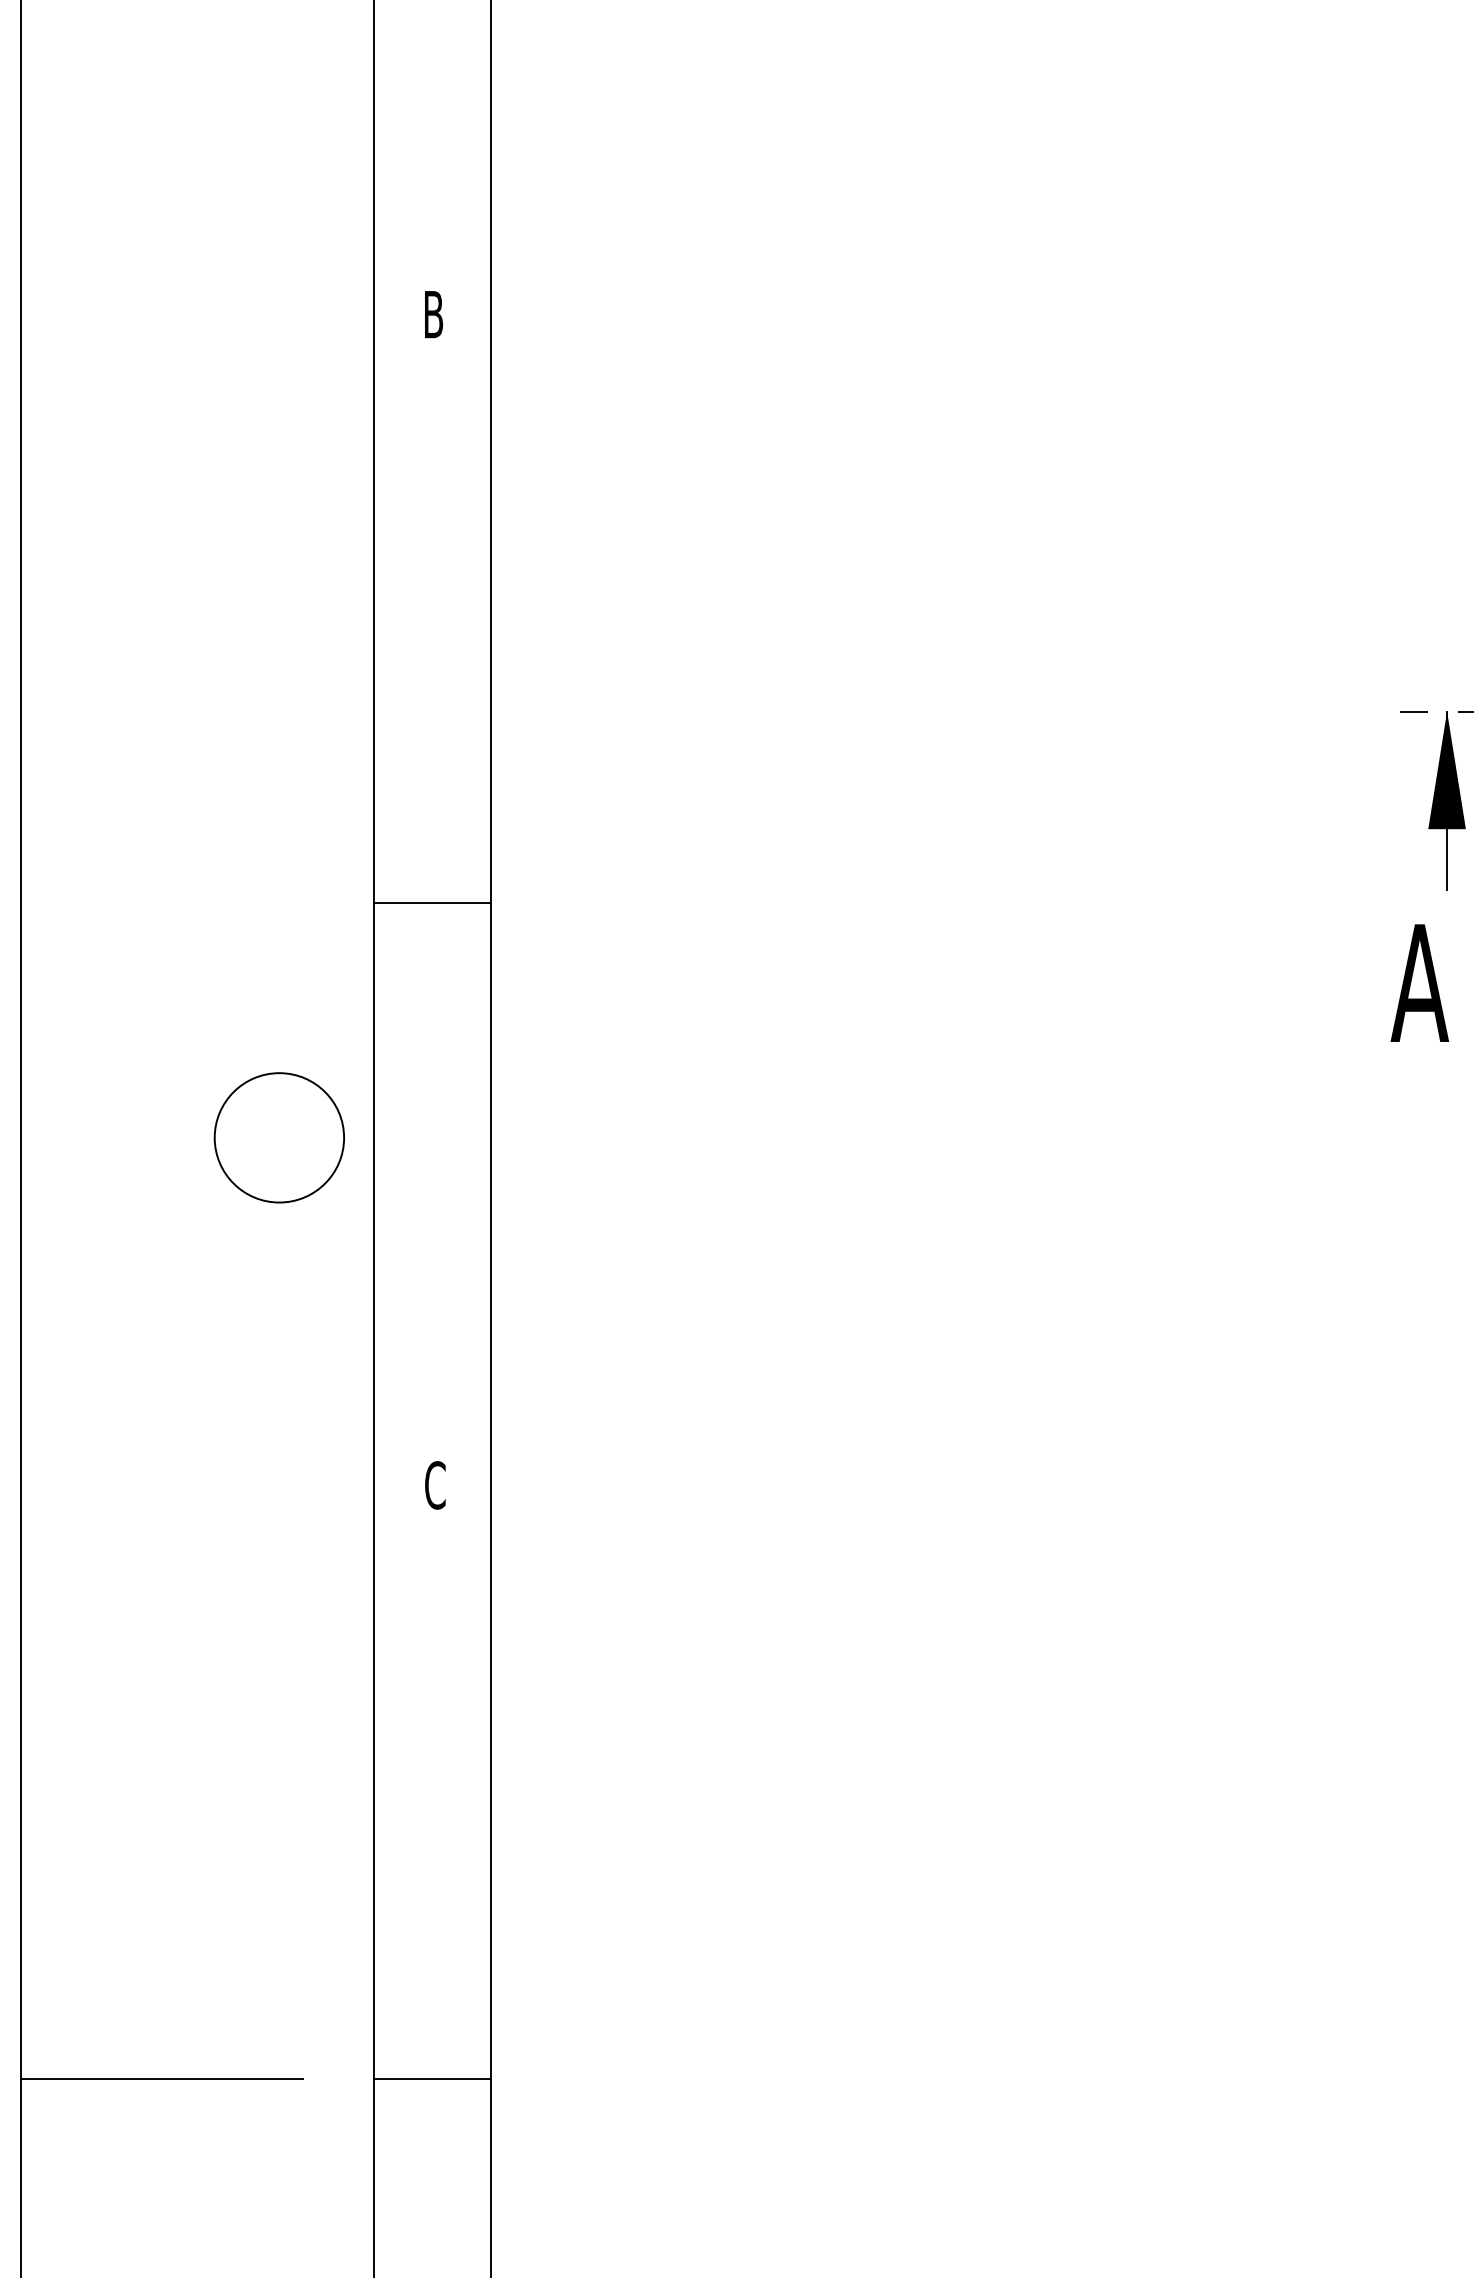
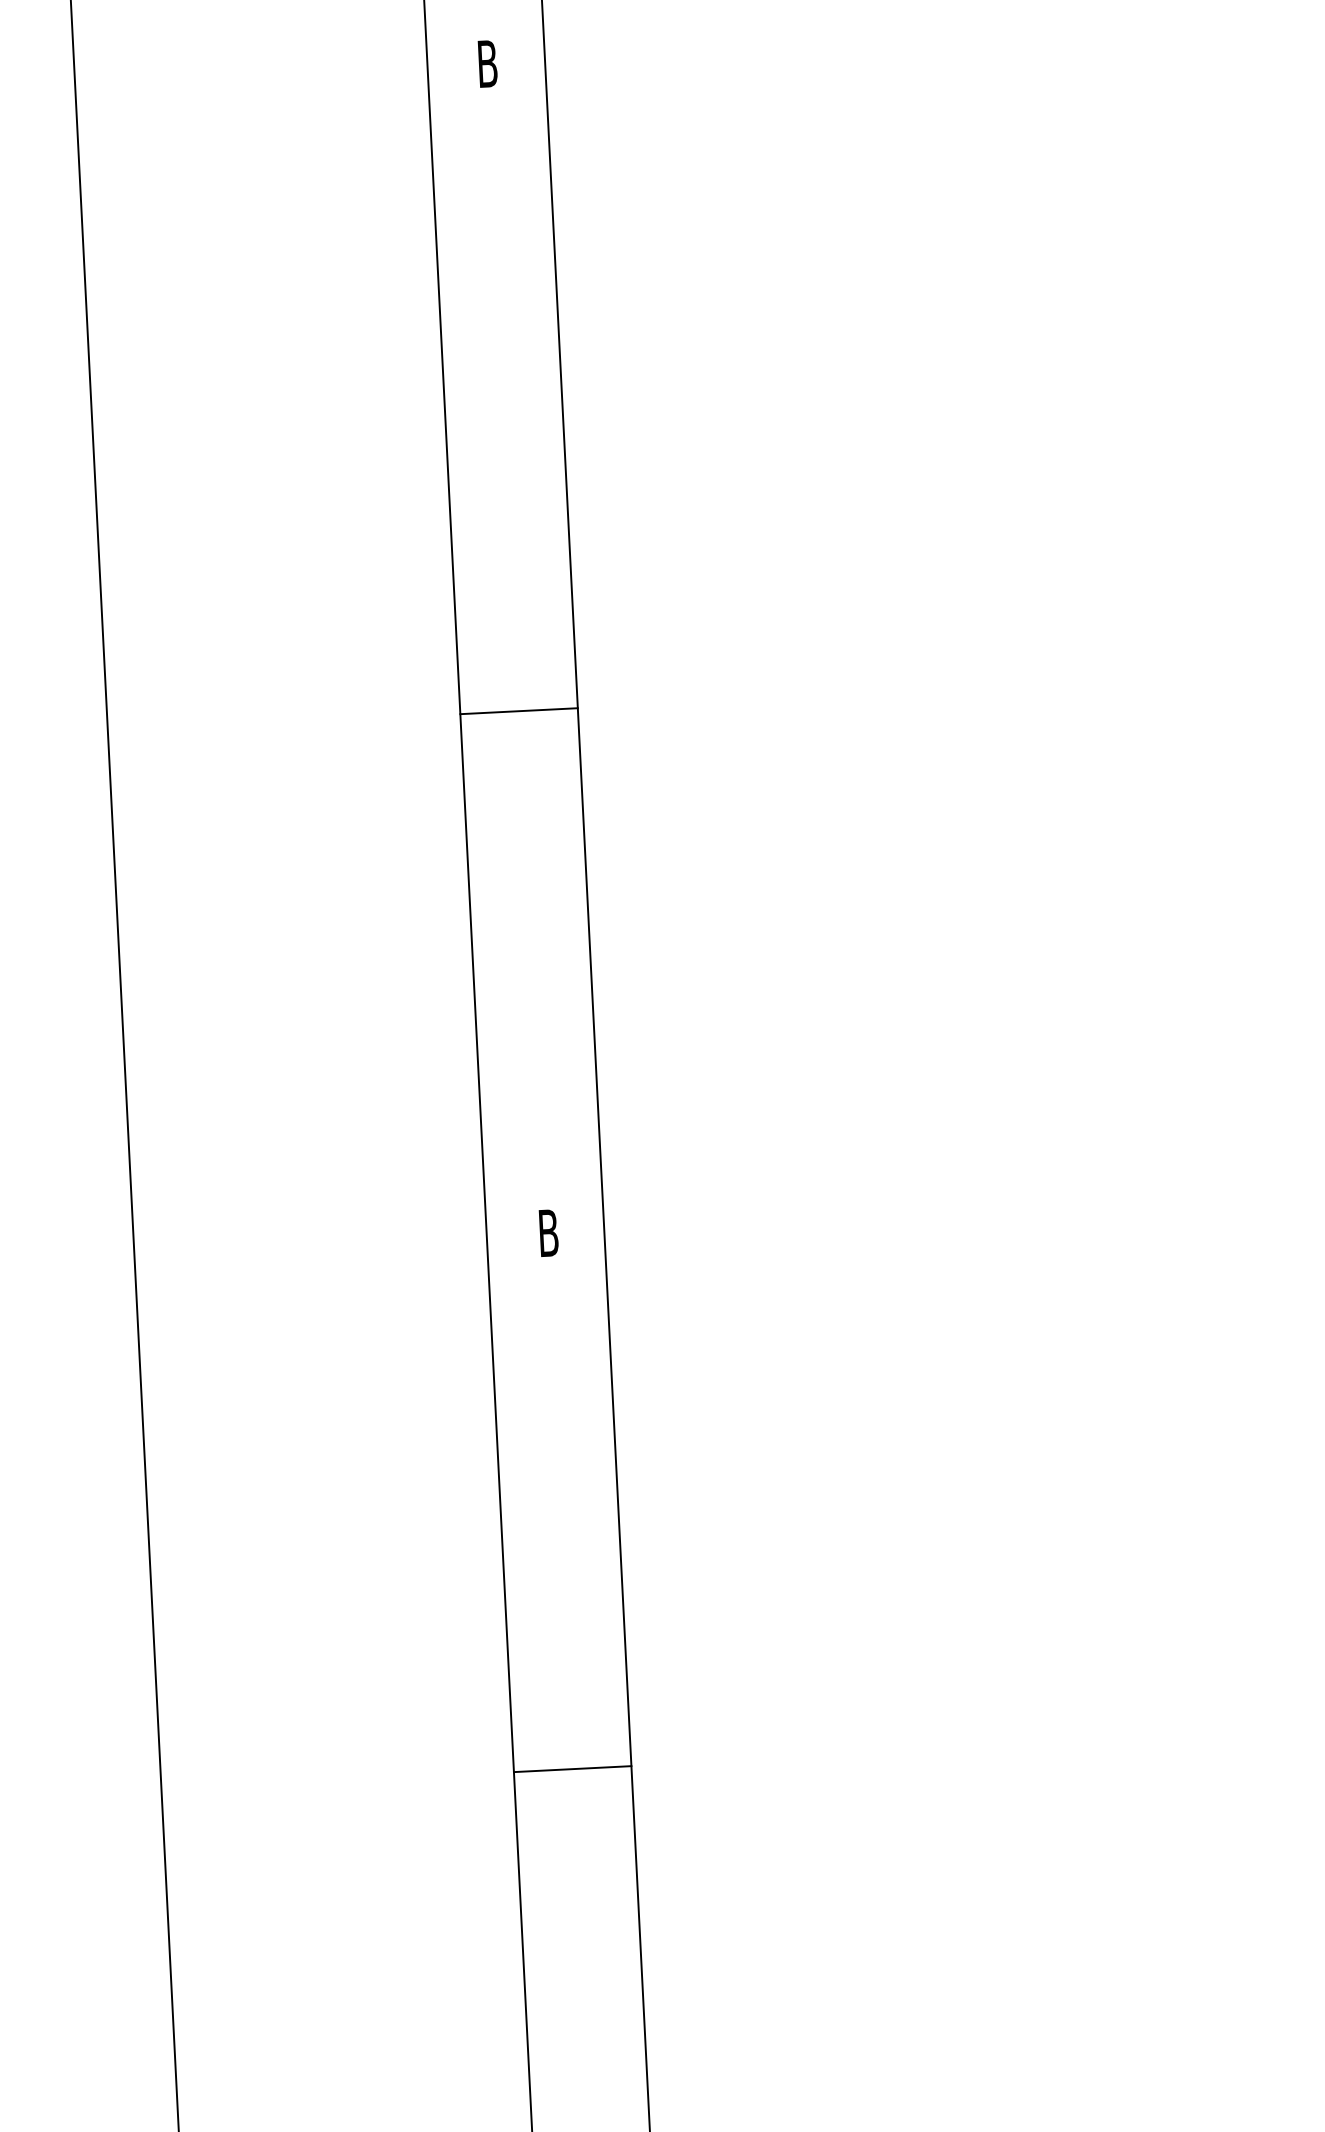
line: (432, 902) -> (519, 711), moved
circle: (278, 1137) -> (374, 893), removed
text: (435, 1485) -> (548, 1233), C -> B
line: (161, 2078) -> (305, 1839), removed
line: (432, 2078) -> (572, 1768), moved

